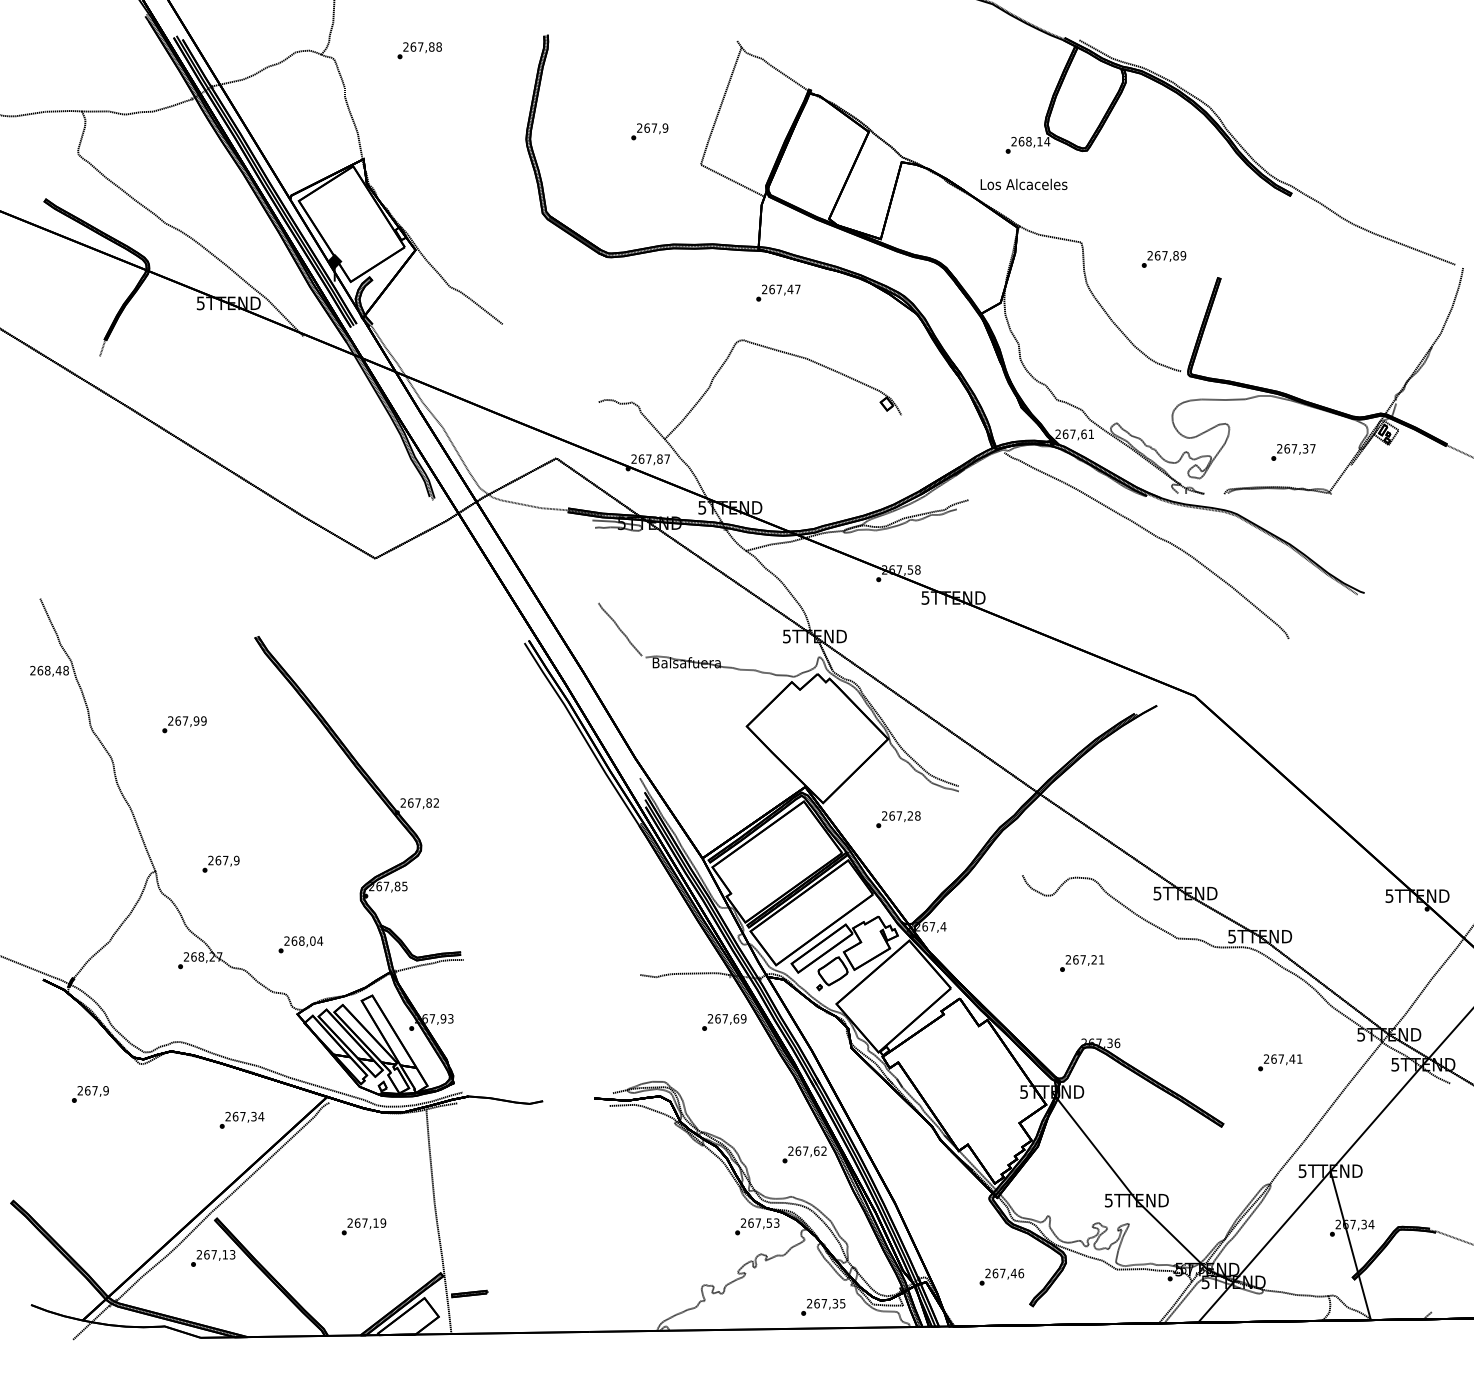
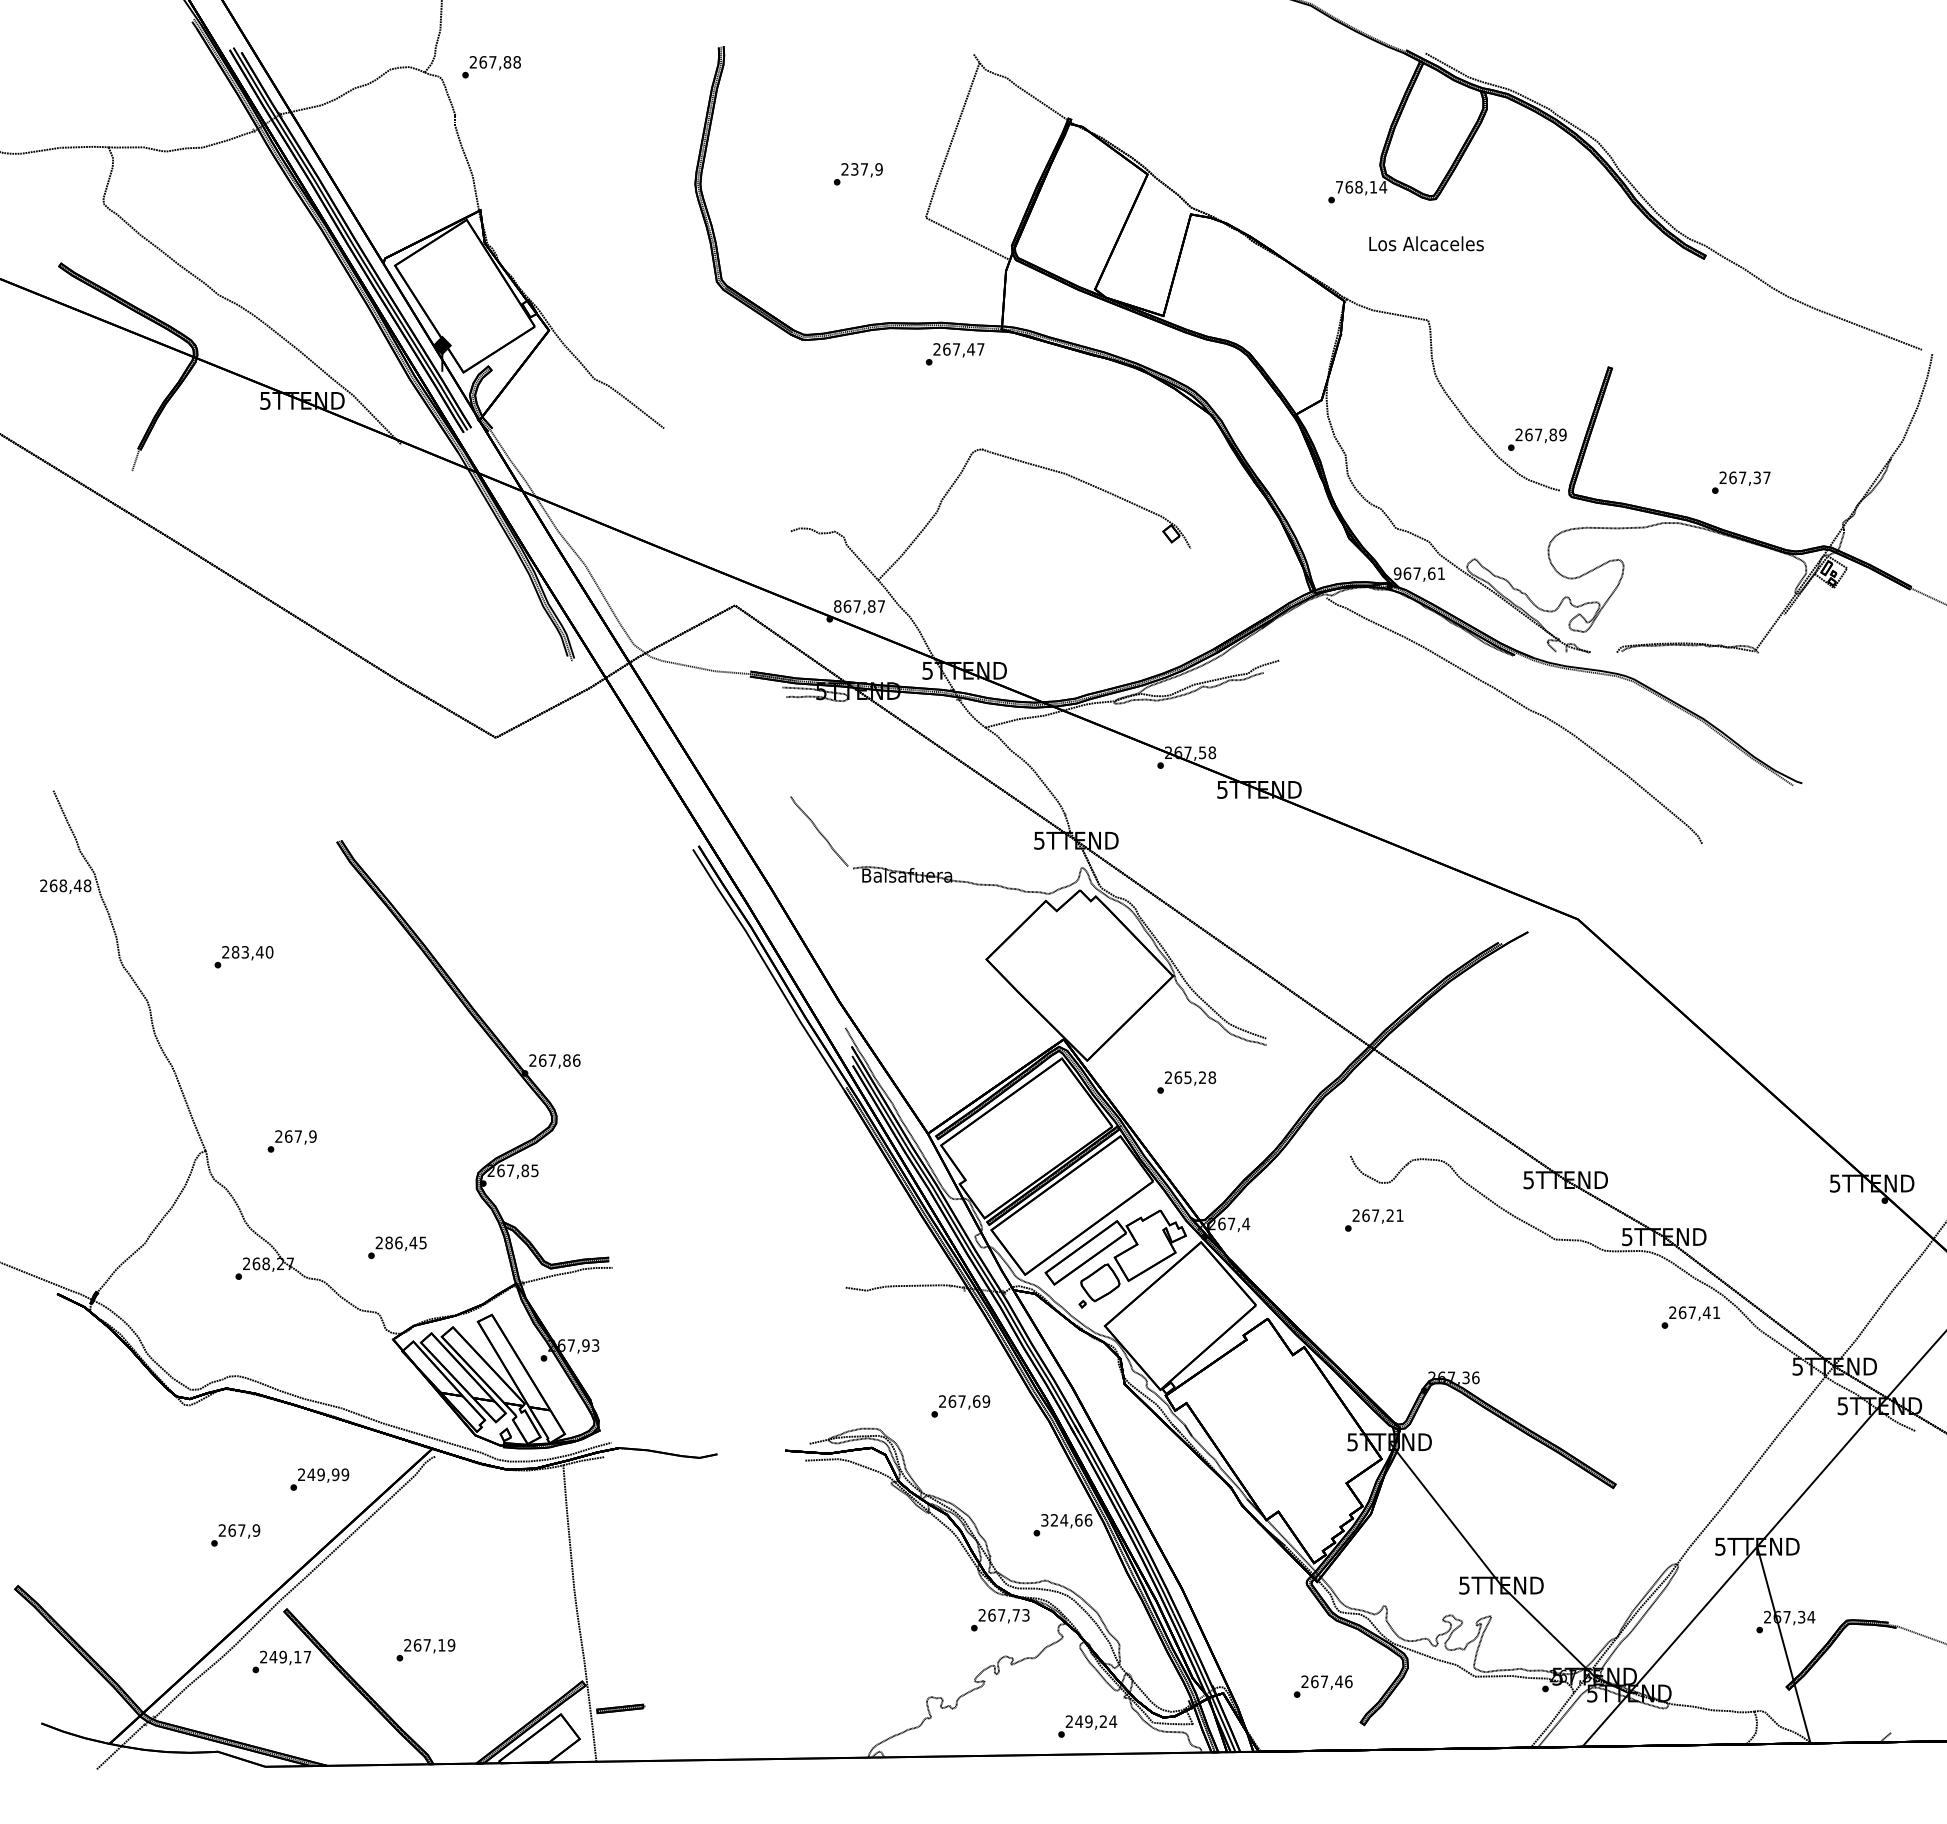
text: (419, 50) -> (491, 67), moved
text: (646, 128) -> (854, 169), 267,9 -> 237,9
text: (1014, 141) -> (1339, 187), 268,14 -> 768,14
text: (1024, 184) -> (1426, 243), moved
text: (1164, 259) -> (1537, 439), moved
text: (778, 293) -> (955, 354), moved
text: (1058, 434) -> (1397, 573), 267,61 -> 967,61
text: (1293, 452) -> (1741, 482), moved
text: (634, 459) -> (837, 606), 267,87 -> 867,87
text: (190, 721) -> (252, 952), 267,99 -> 283,40
text: (436, 802) -> (576, 1060), 267,82 -> 267,86
text: (899, 815) -> (1187, 1077), 267,28 -> 265,28
text: (307, 940) -> (406, 1242), 268,04 -> 286,45
text: (1082, 963) -> (1374, 1220), moved
text: (724, 1022) -> (960, 1406), moved
text: (1279, 1062) -> (1690, 1317), moved
text: (90, 1094) -> (235, 1535), moved
text: (248, 1116) -> (328, 1474), 267,34 -> 249,99
text: (807, 1151) -> (1066, 1520), 267,62 -> 324,66
text: (768, 1223) -> (1015, 1615), 267,53 -> 267,73
text: (363, 1227) -> (425, 1650), moved
text: (219, 1254) -> (290, 1656), 267,13 -> 249,17
text: (830, 1303) -> (1096, 1721), 267,35 -> 249,24

